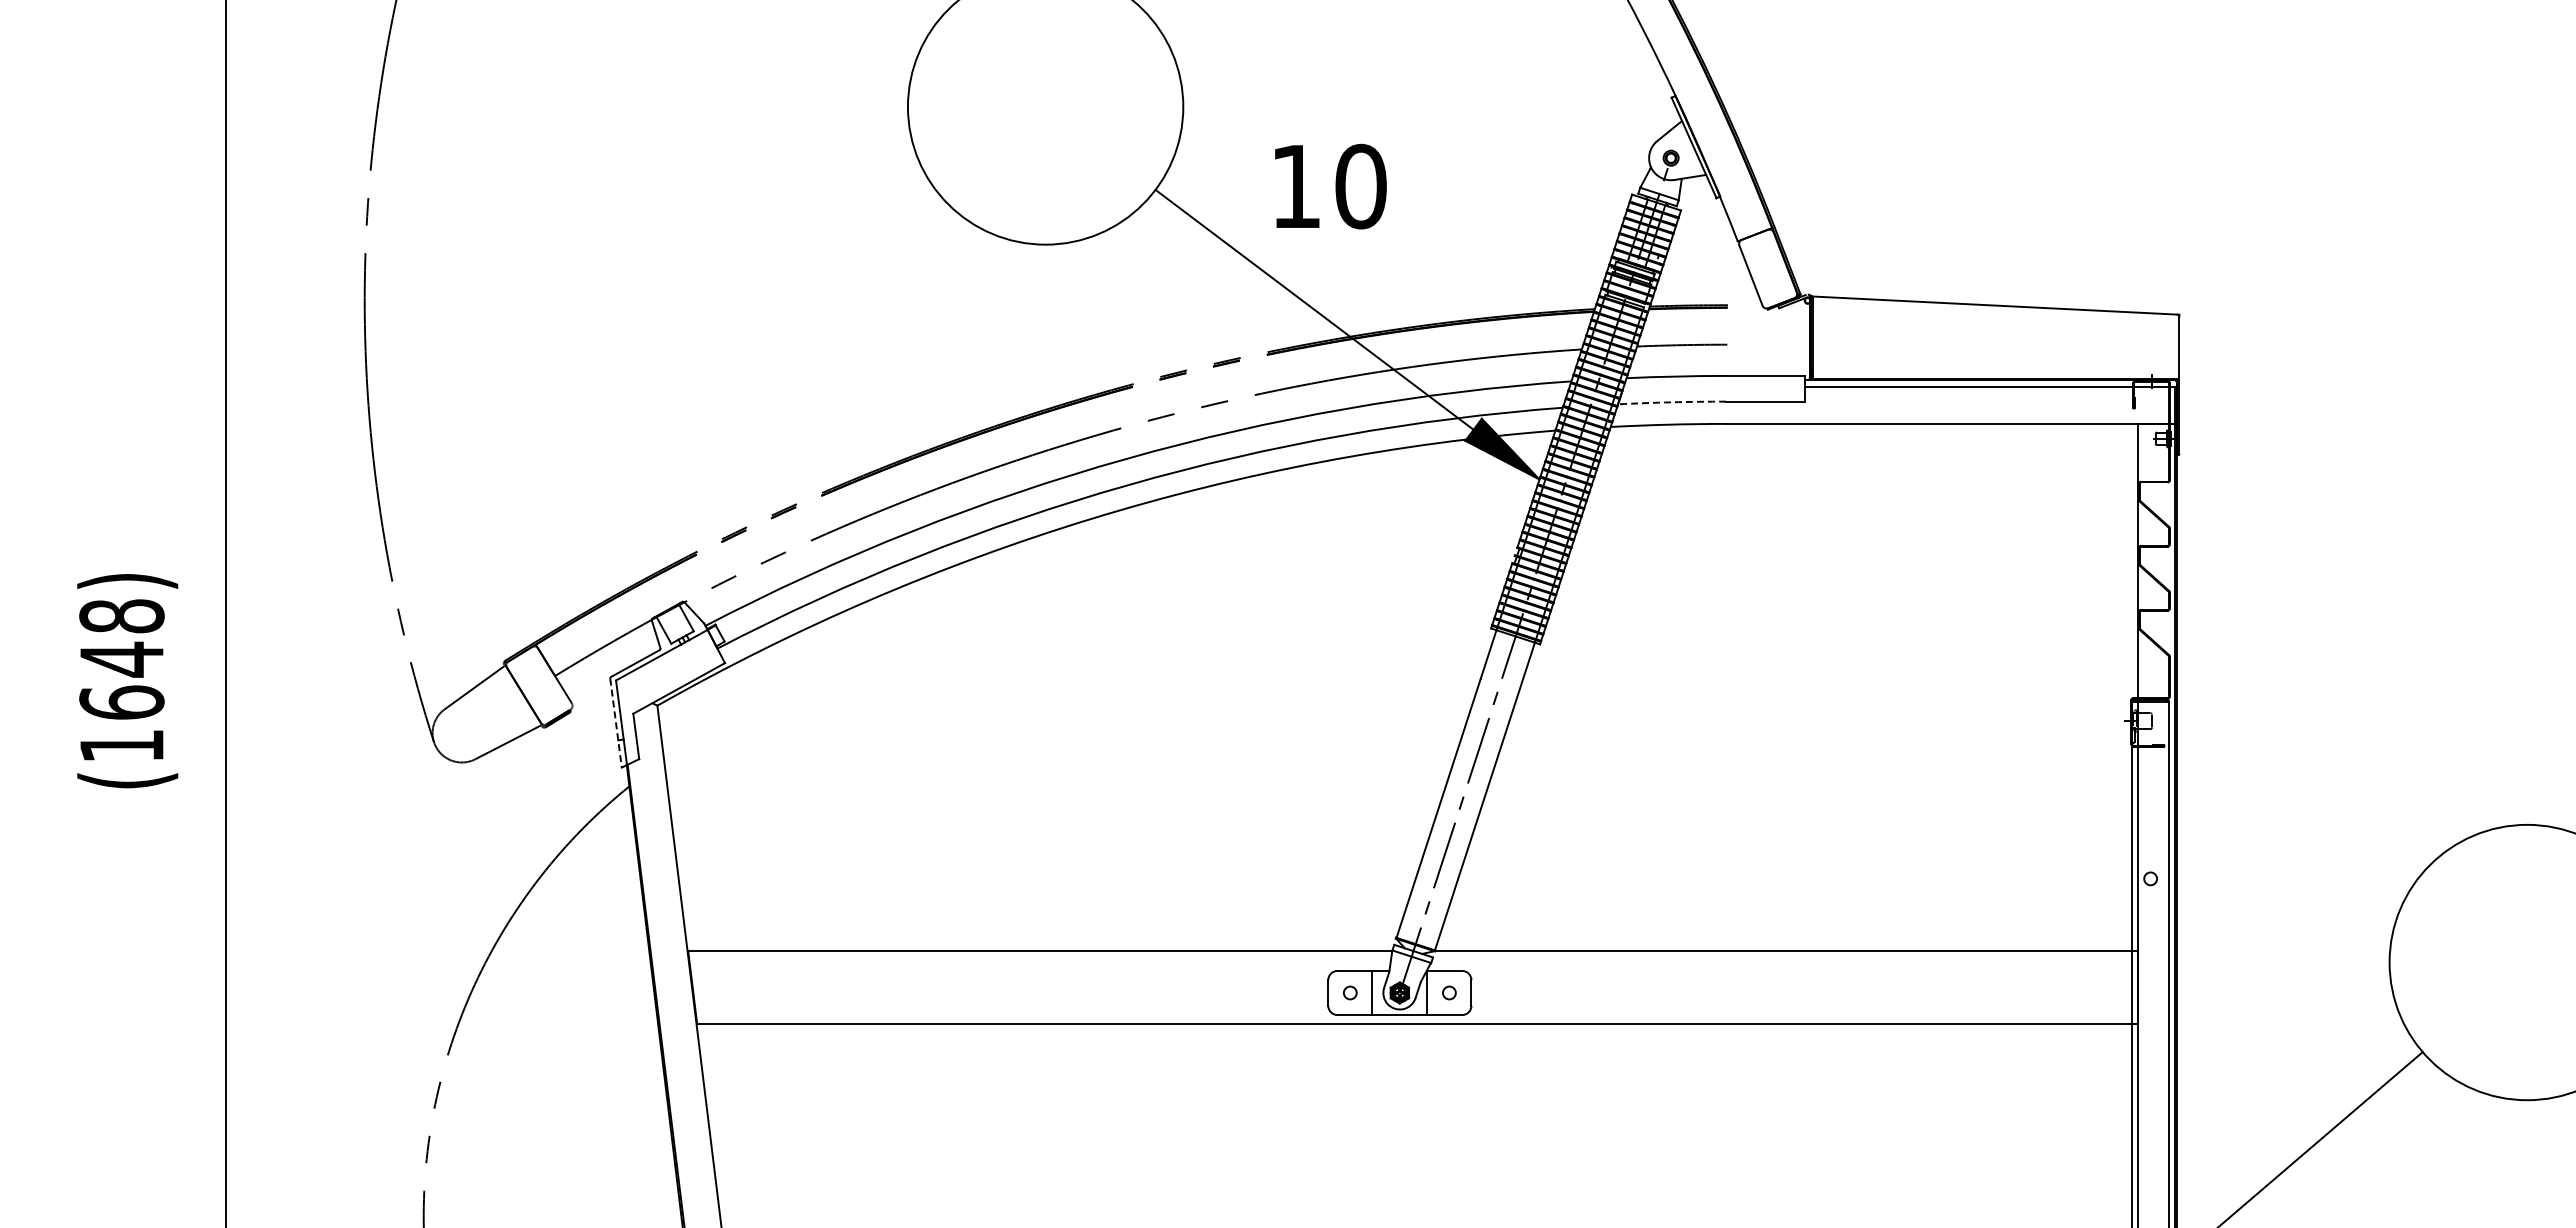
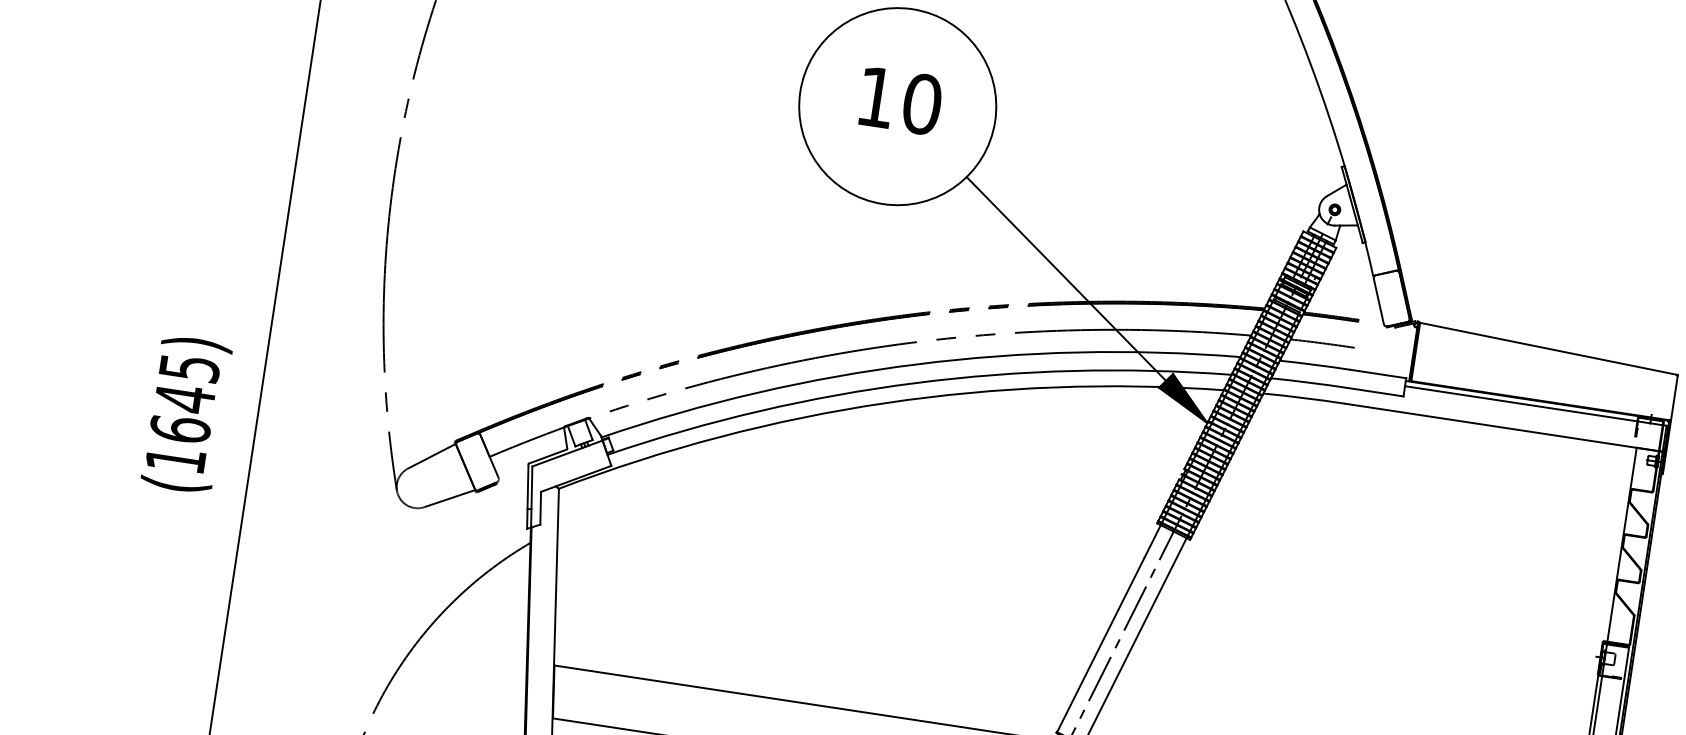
text: (1330, 186) -> (900, 100), moved
arc: (1672, 402) -> (1309, 382), dashed -> solid
text: (121, 616) -> (189, 368), (1648) -> (1645)
line: (616, 723) -> (528, 496), dashed -> solid

